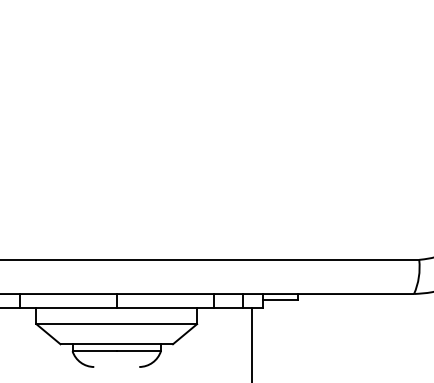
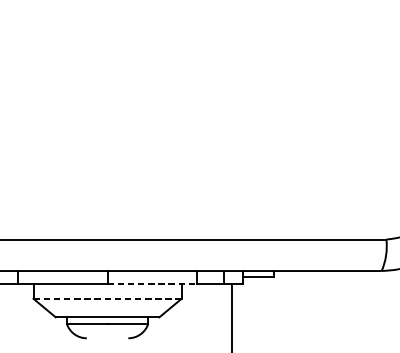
line: (165, 308) -> (152, 284), solid -> dashed
line: (117, 324) -> (108, 299), solid -> dashed

